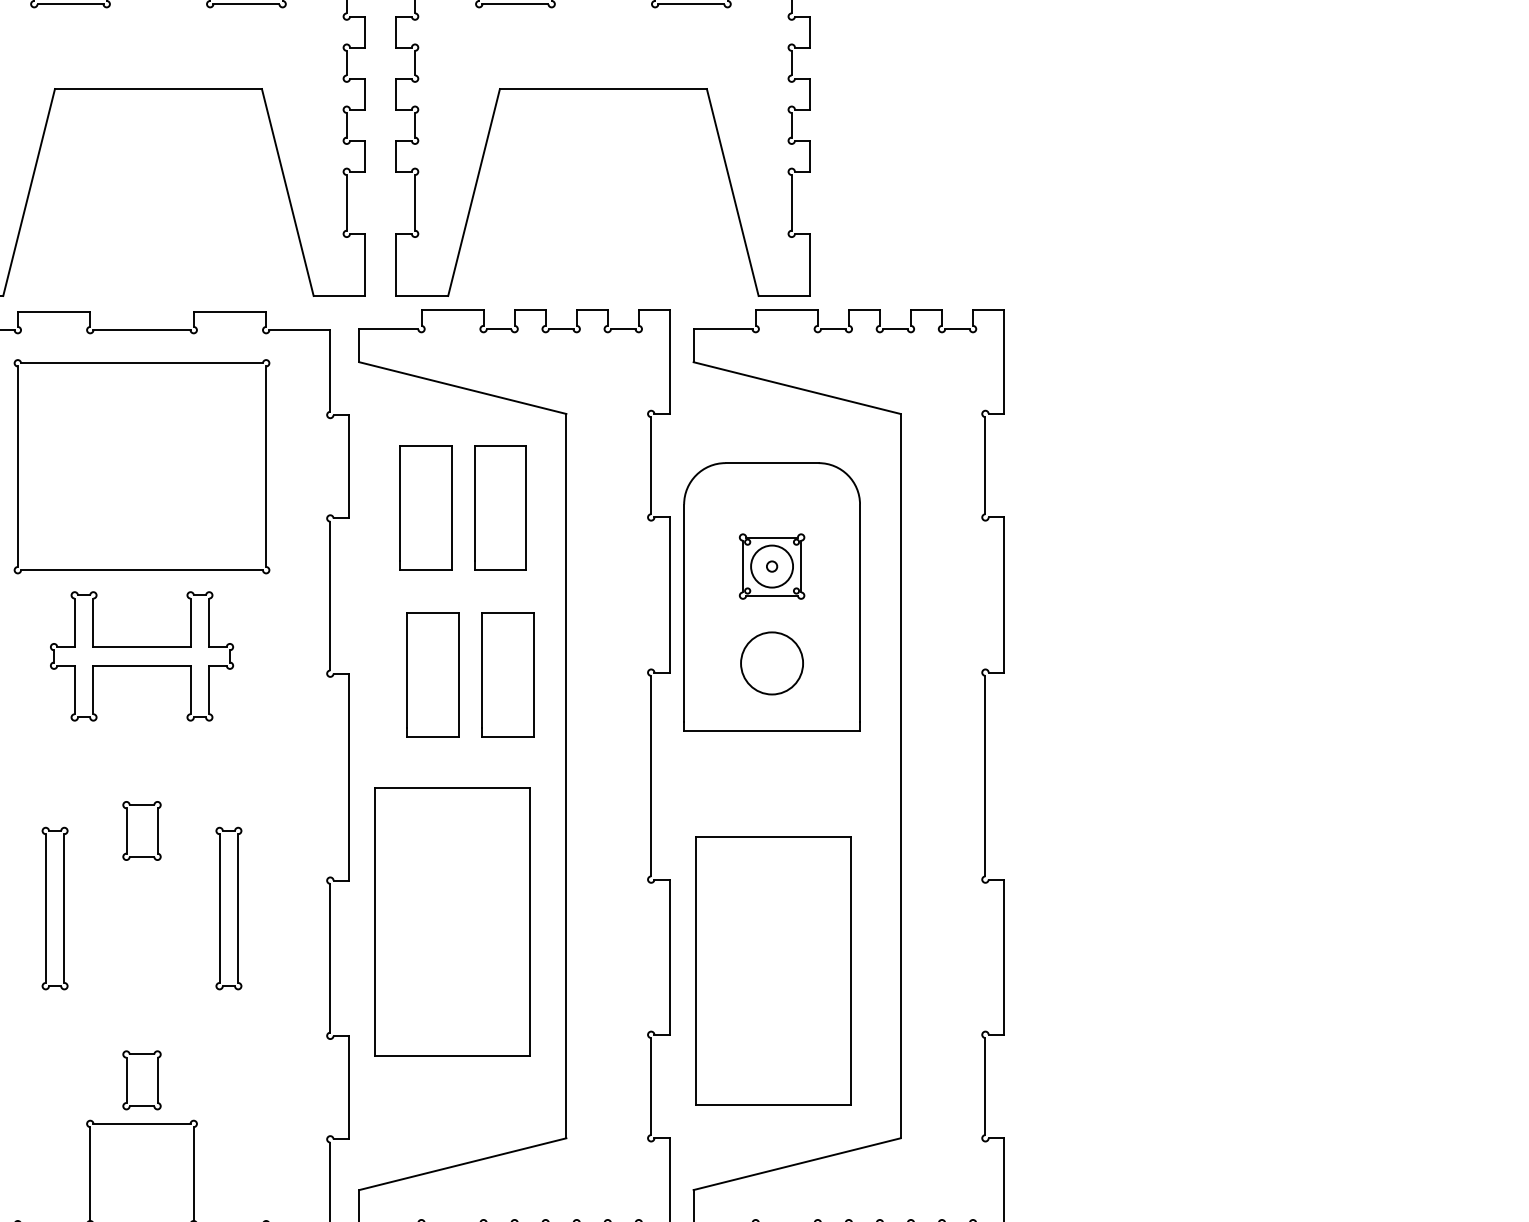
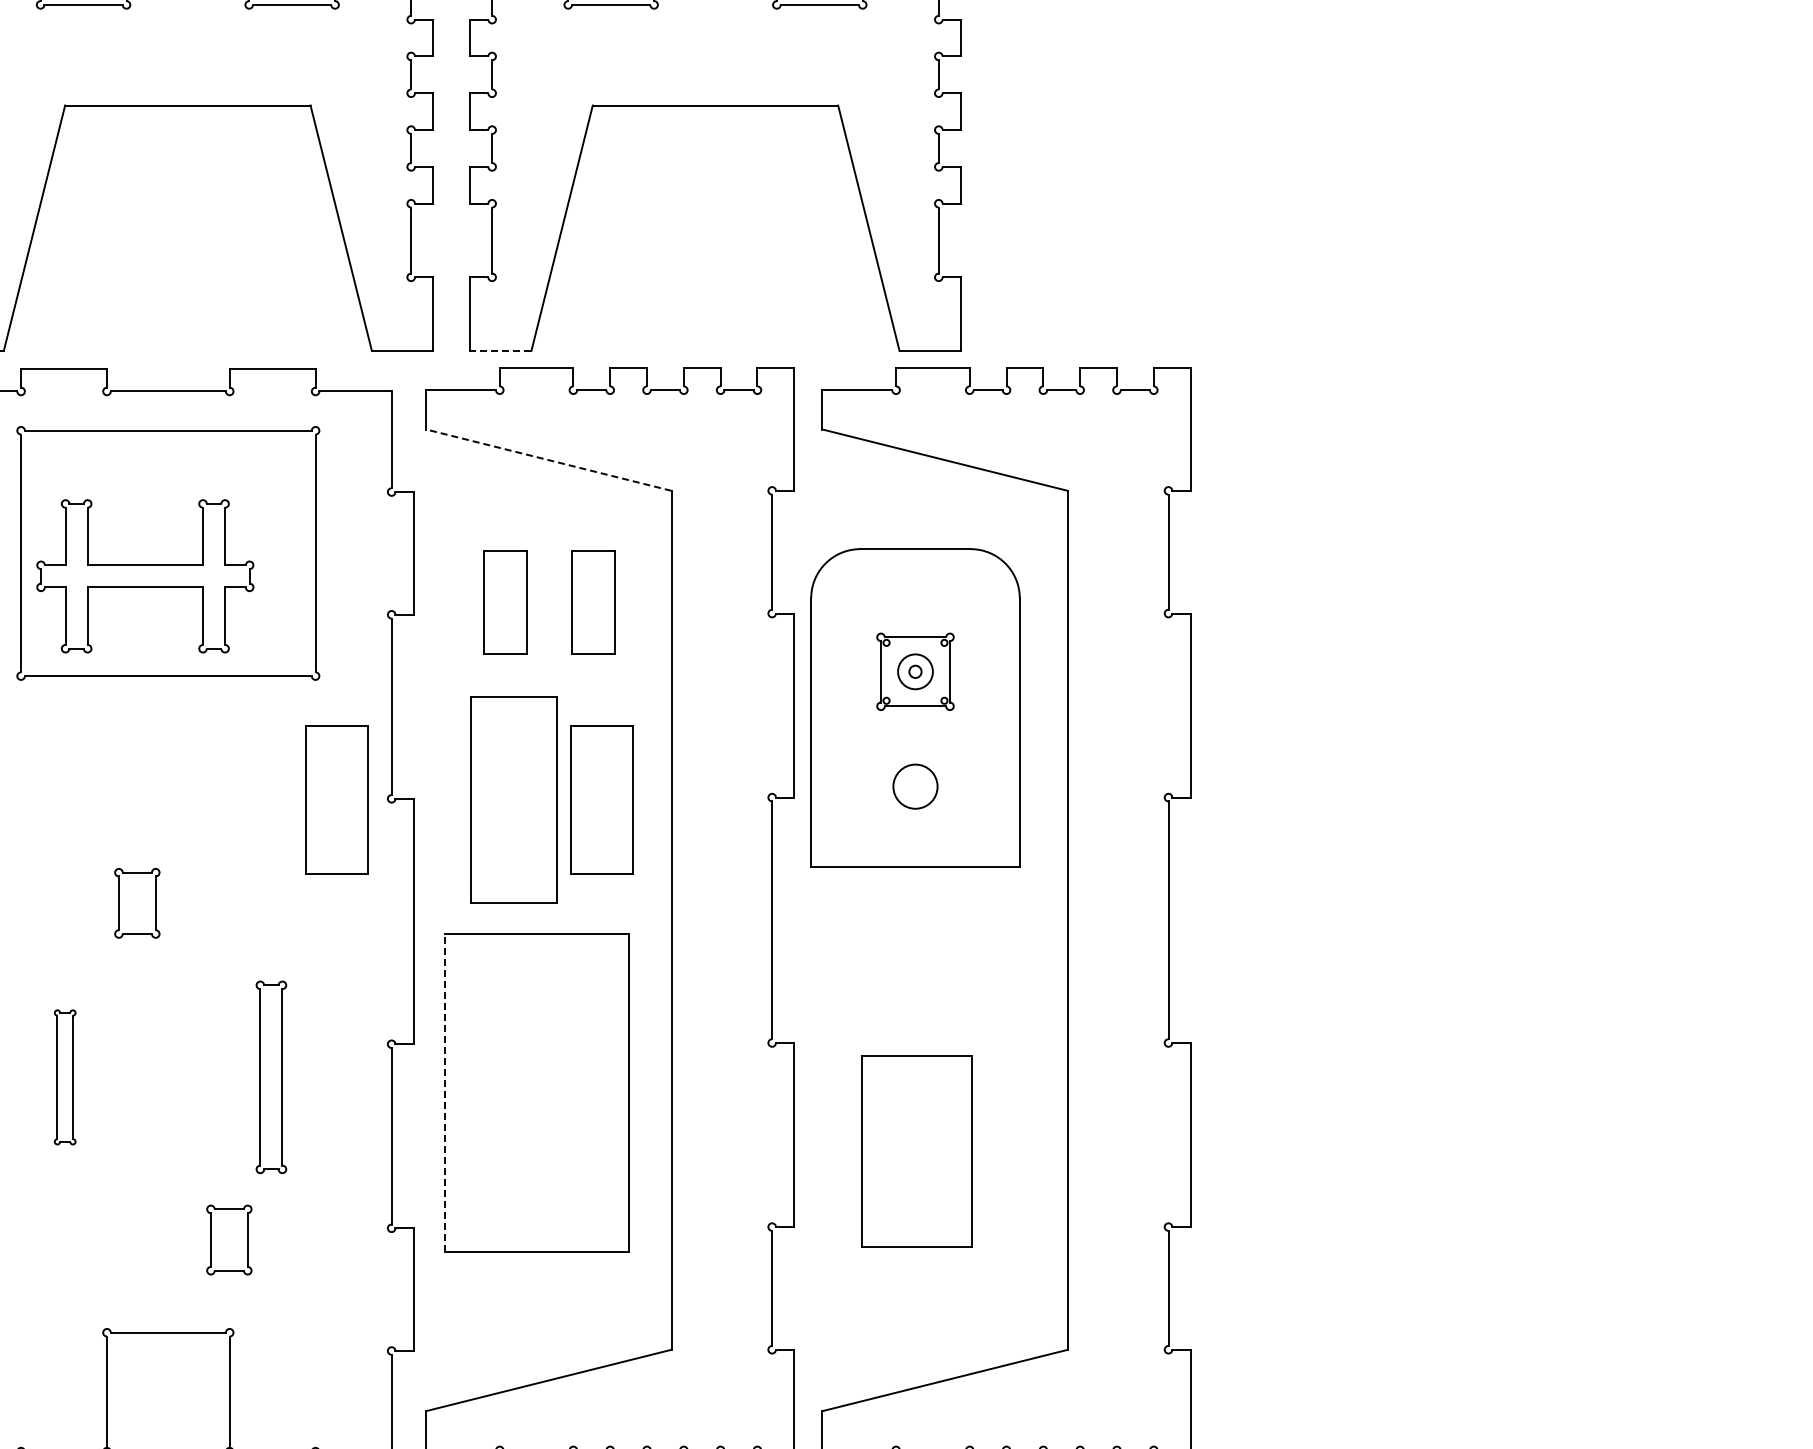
line: (422, 295) -> (500, 350), solid -> dashed
line: (462, 388) -> (548, 460), solid -> dashed
part: (425, 508) -> (504, 602), size x0.7
part: (500, 508) -> (593, 602), size x0.7
circle: (772, 566) -> (915, 671), size x0.7
part: (142, 656) -> (145, 576), moved
circle: (772, 663) -> (915, 786), size x0.6
part: (283, 674) -> (336, 799), added
part: (433, 674) -> (513, 799), size x1.4
part: (142, 831) -> (137, 903), moved
part: (54, 908) -> (64, 1077), size x0.7
line: (374, 921) -> (444, 1092), solid -> dashed
part: (772, 971) -> (916, 1151), size x0.6
part: (142, 1079) -> (229, 1239), moved

